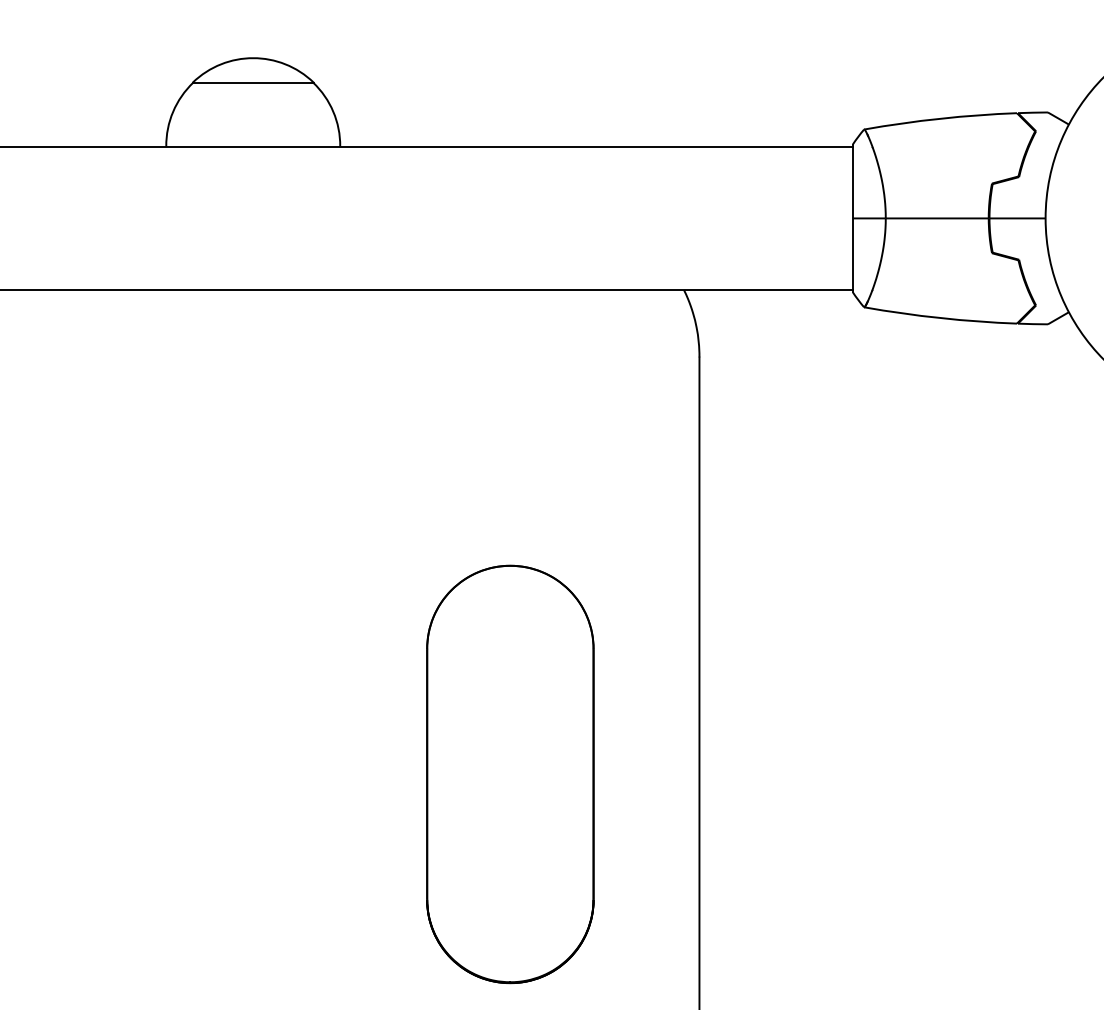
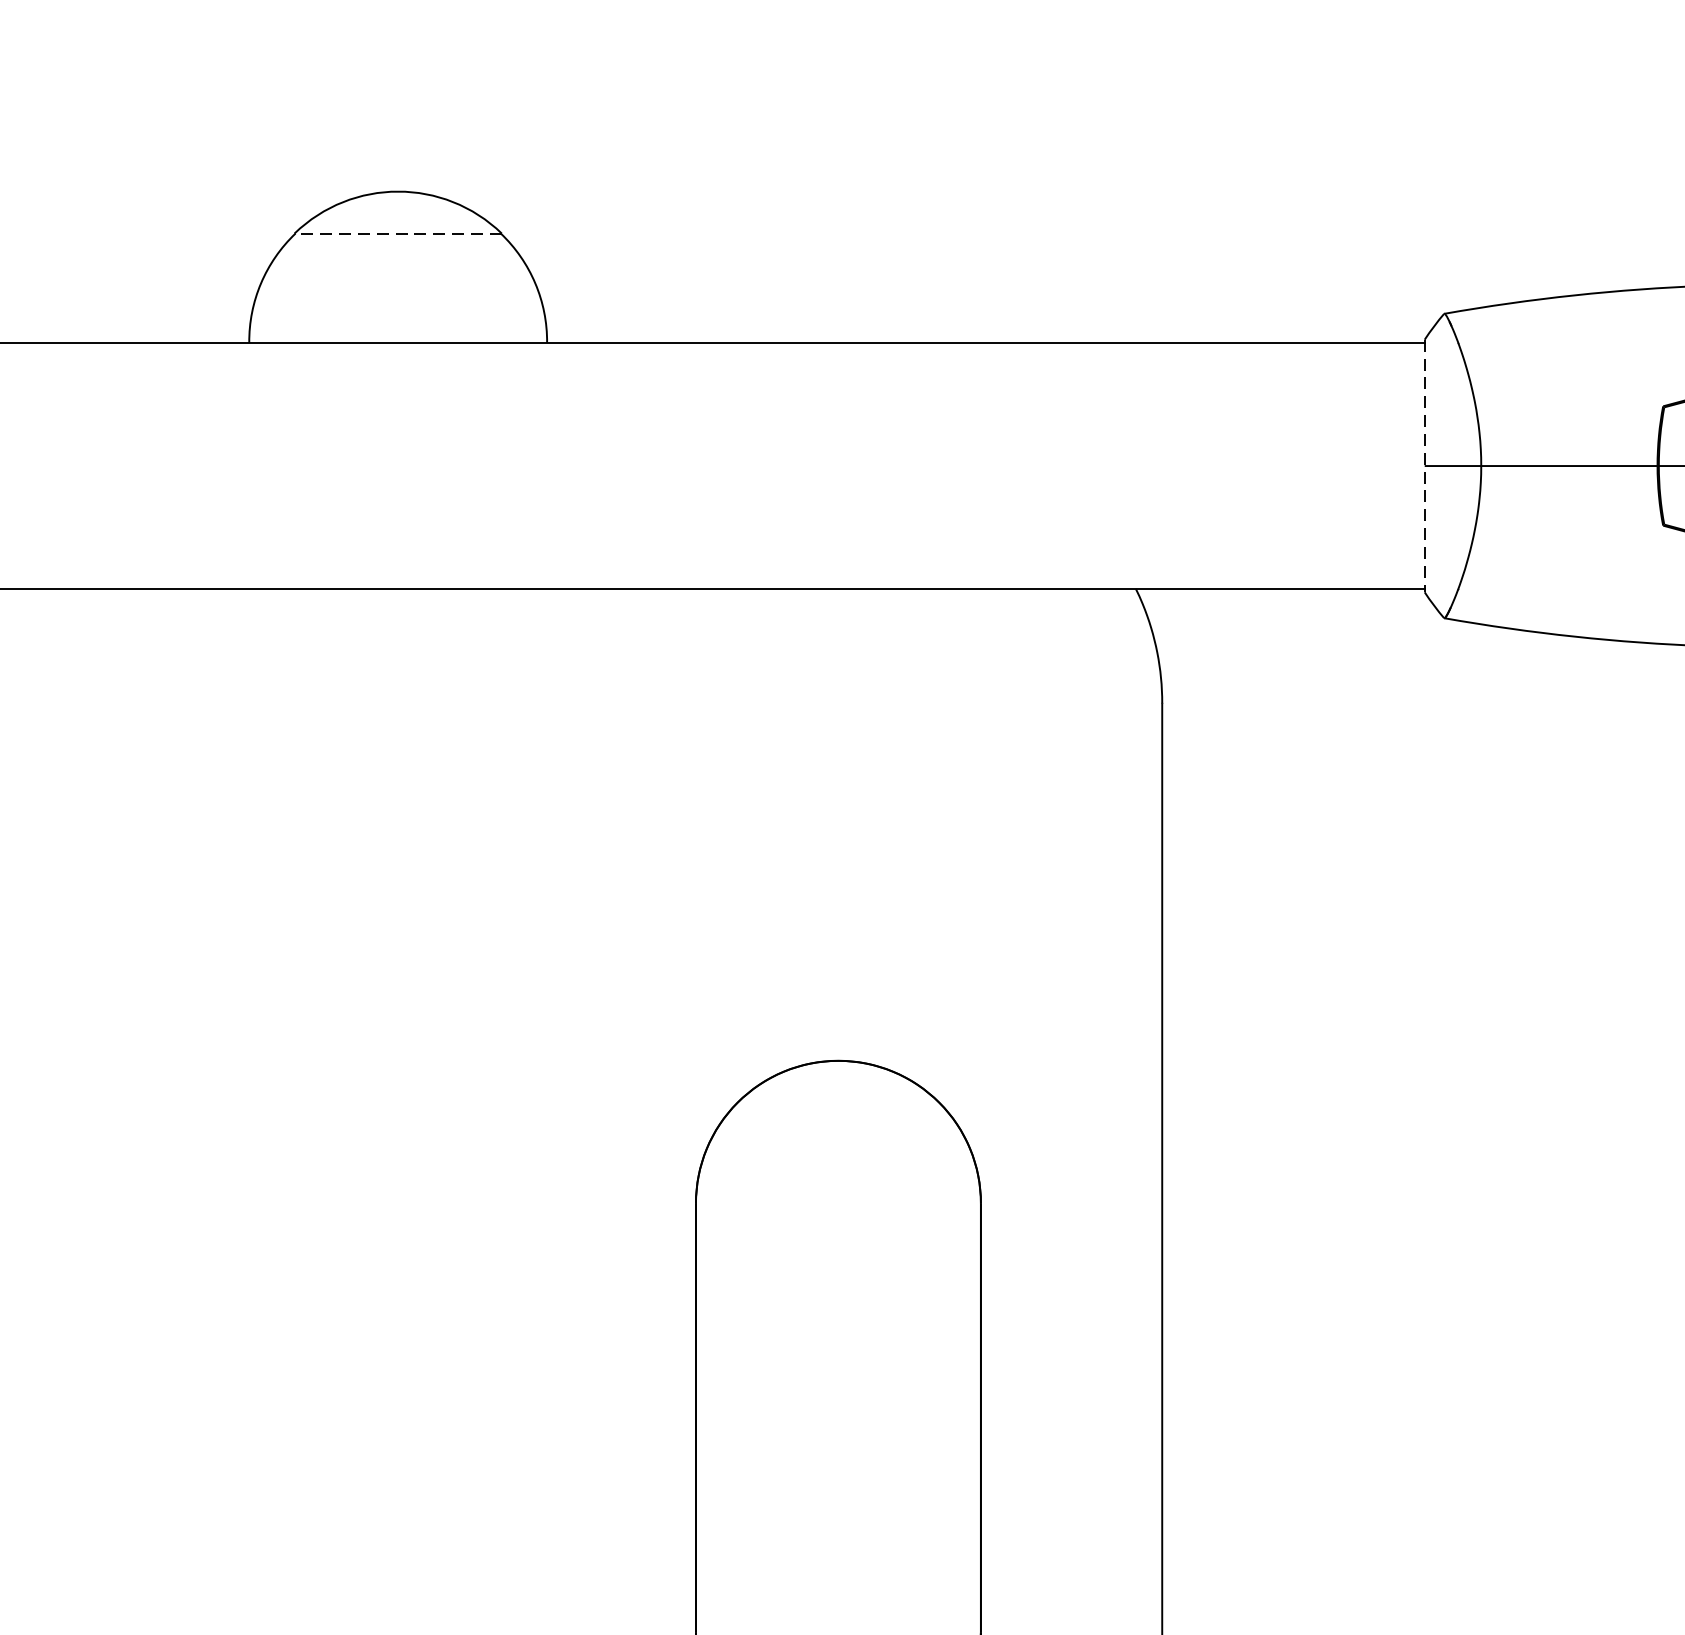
line: (253, 82) -> (398, 233), solid -> dashed
line: (852, 218) -> (1424, 466), solid -> dashed

